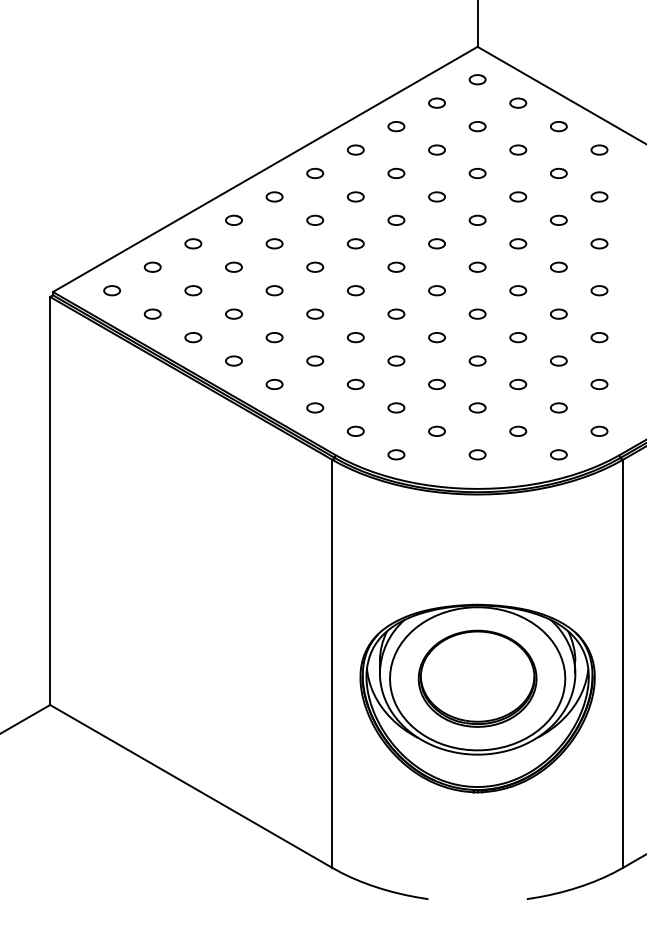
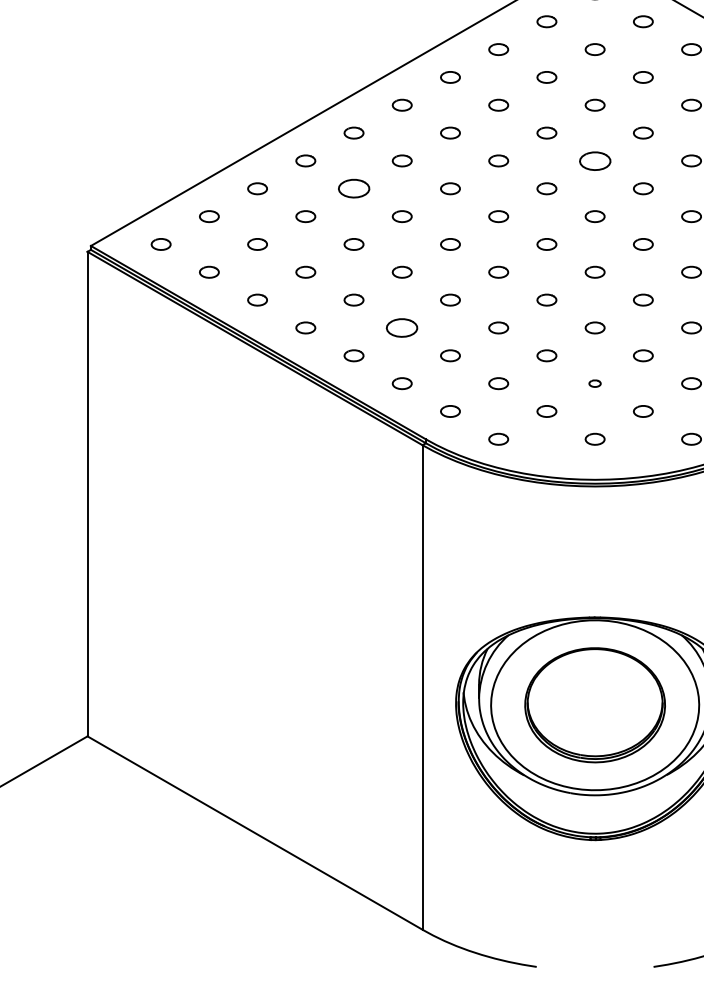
part: (477, 219) -> (594, 159), size x1.6
part: (274, 243) -> (353, 188), size x1.6
part: (315, 360) -> (402, 327), size x1.6
part: (477, 407) -> (594, 383), size x0.6

